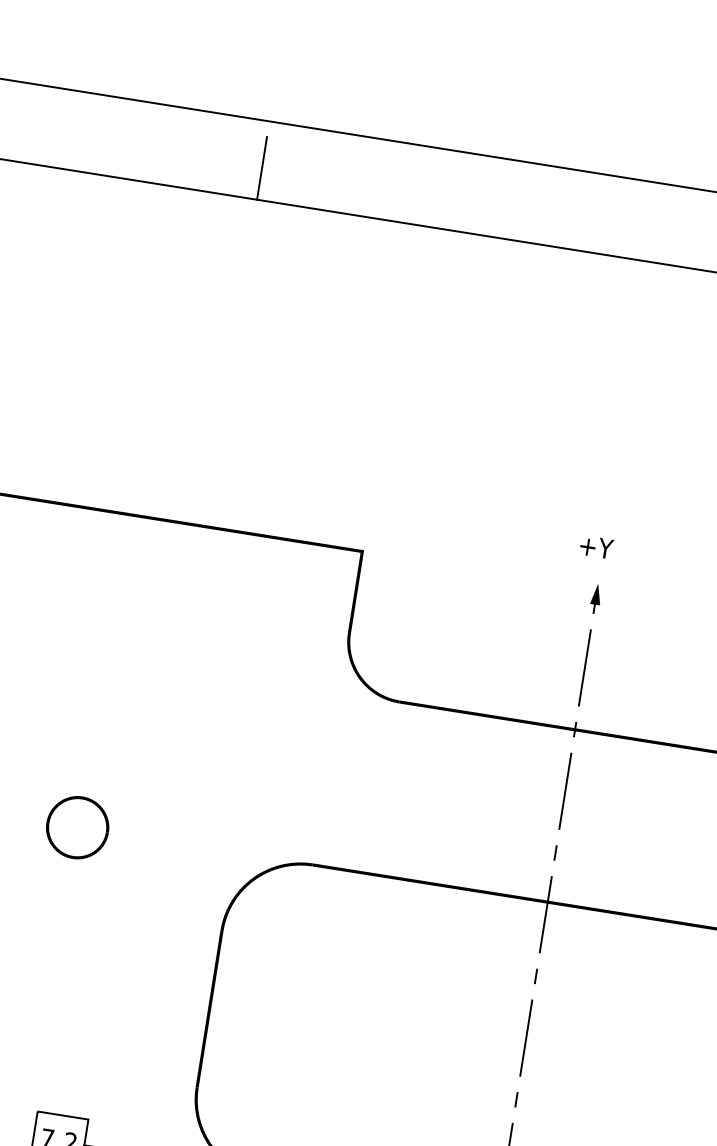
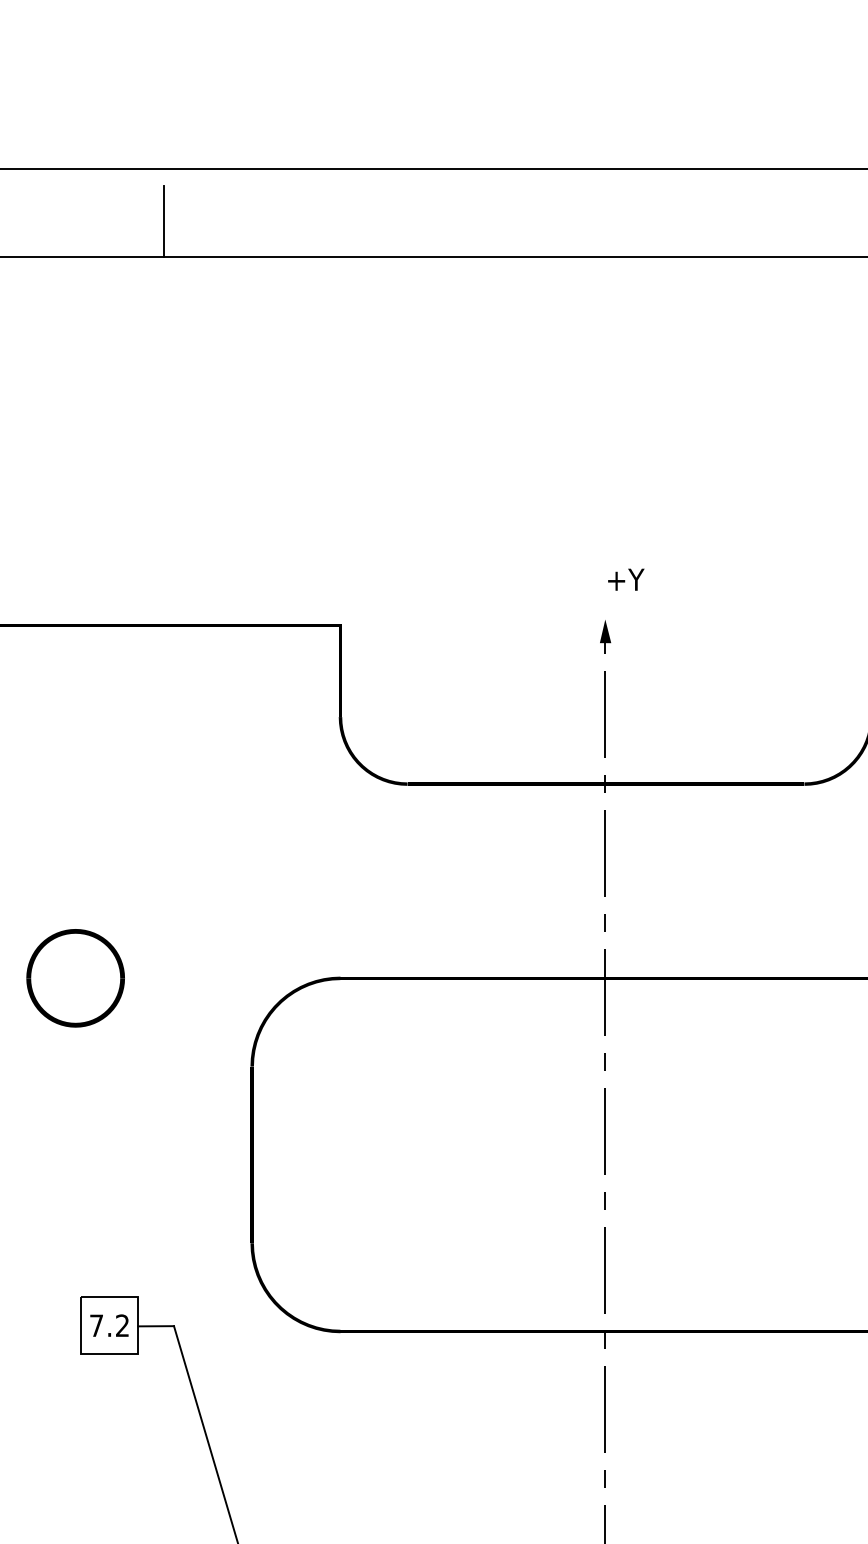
text: (596, 547) -> (626, 579), moved
part: (77, 827) -> (75, 978), size x1.4

